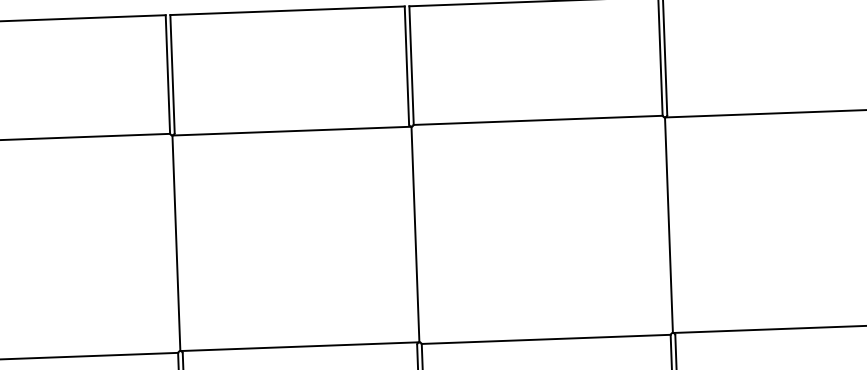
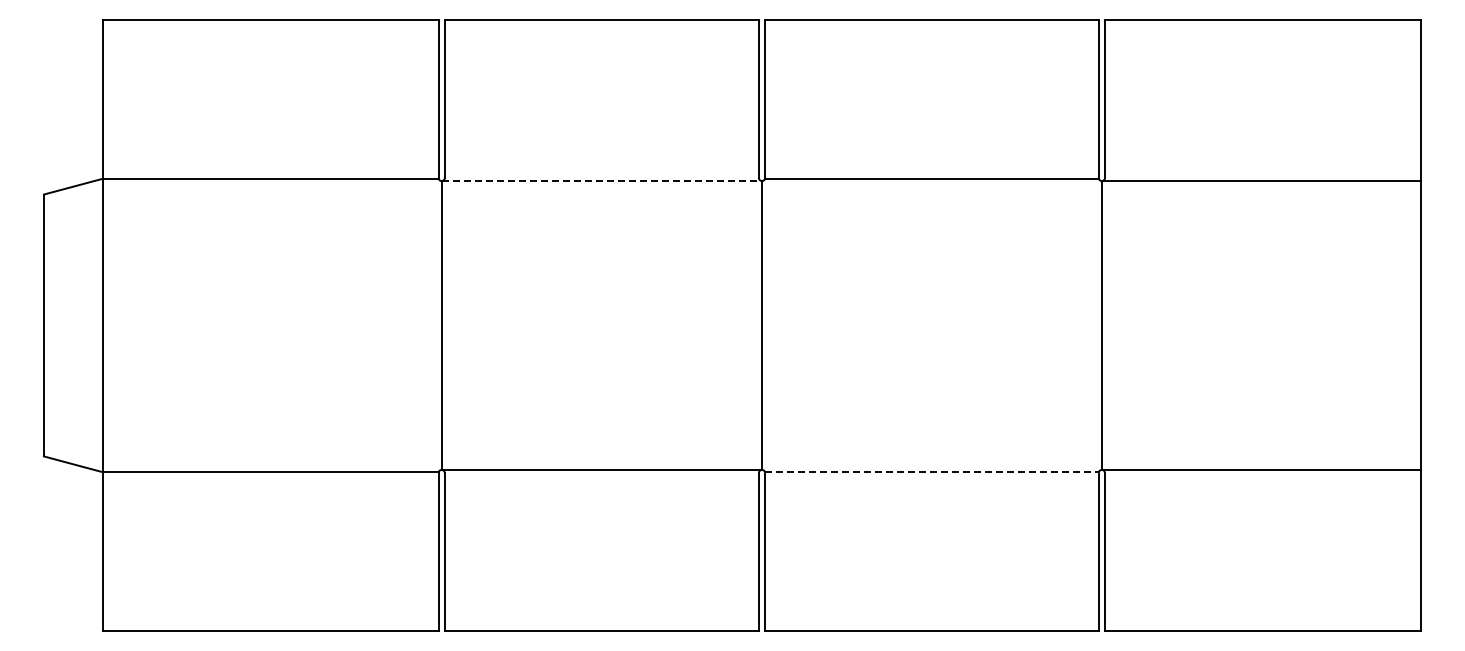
line: (292, 131) -> (602, 181), solid -> dashed
line: (545, 339) -> (931, 472), solid -> dashed

